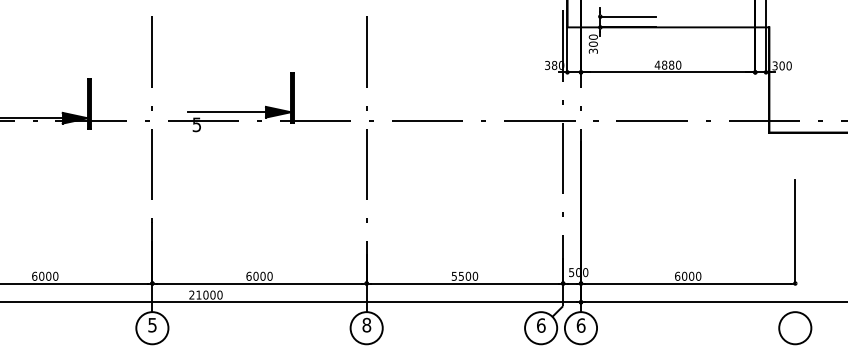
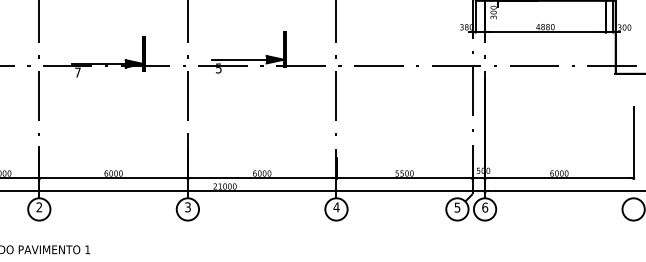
text: (151, 323) -> (187, 206), 5 -> 3
text: (366, 325) -> (336, 207), 8 -> 4
text: (541, 325) -> (457, 207), 6 -> 5

